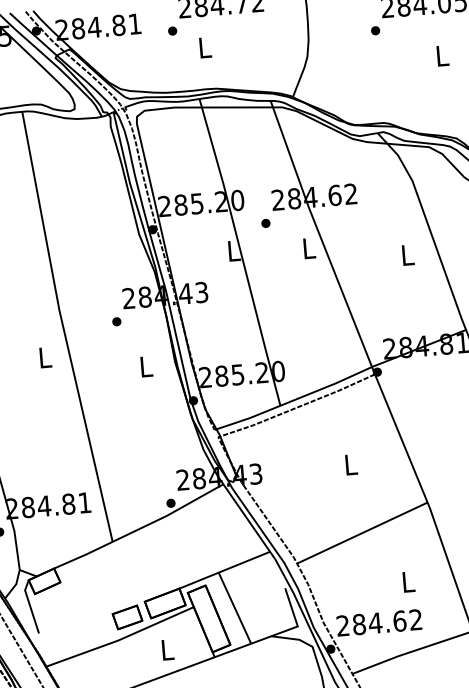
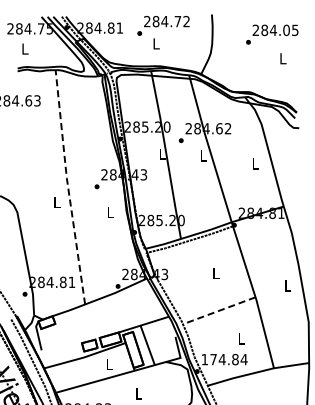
line: (63, 327) -> (68, 187), solid -> dashed
line: (362, 532) -> (219, 310), solid -> dashed
text: (379, 622) -> (224, 359), 284.62 -> 174.84

